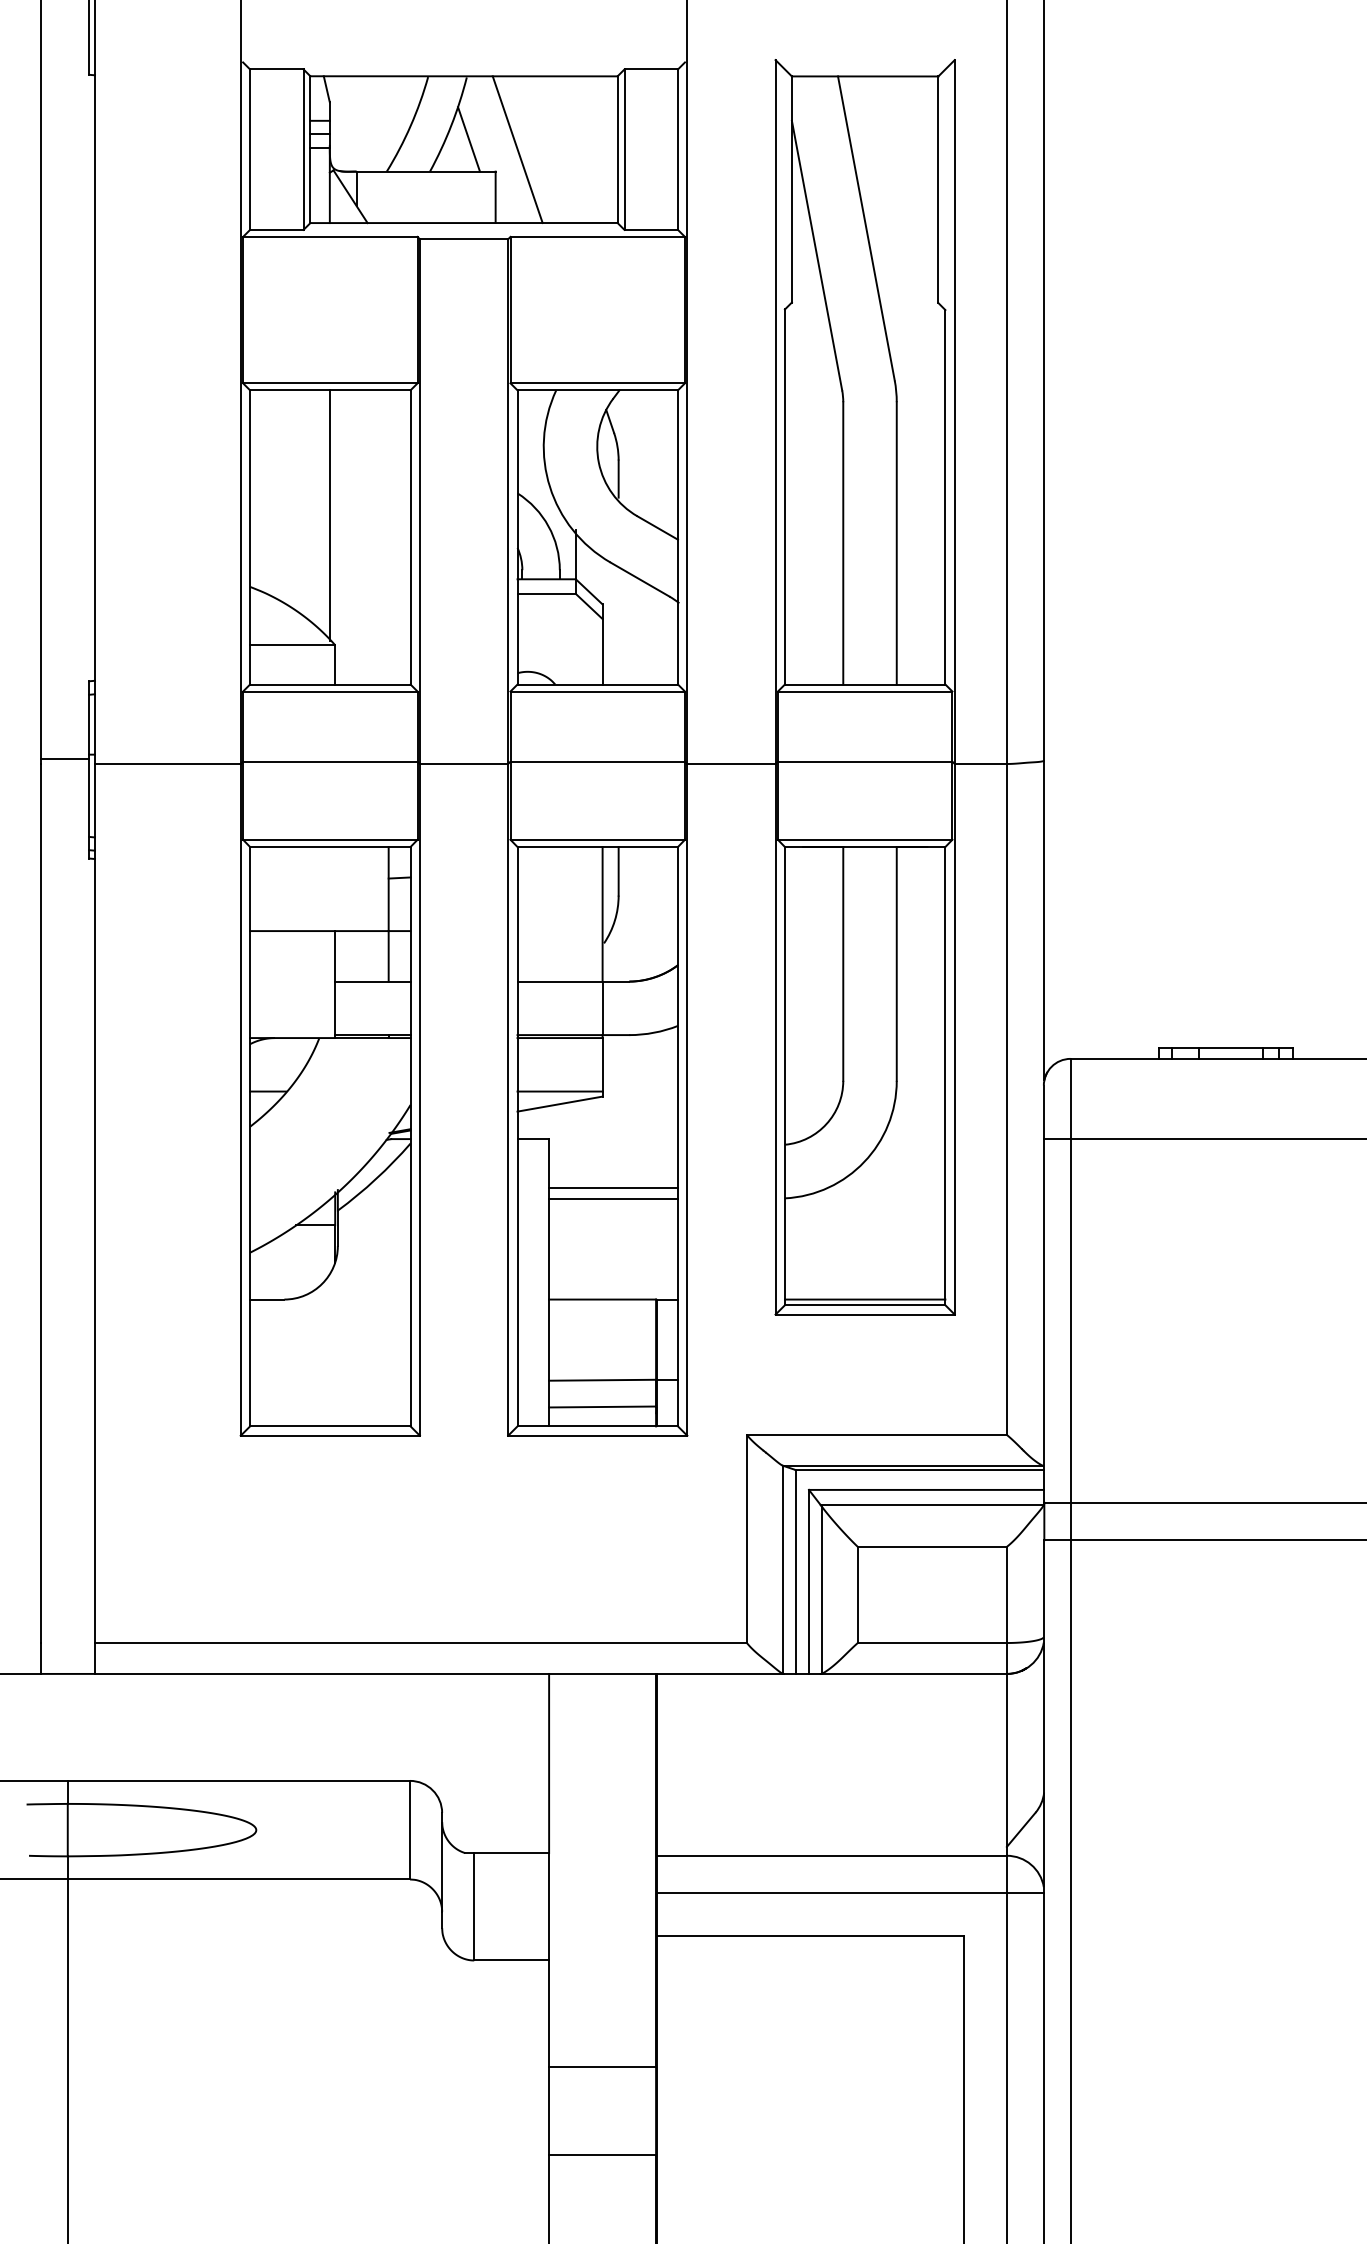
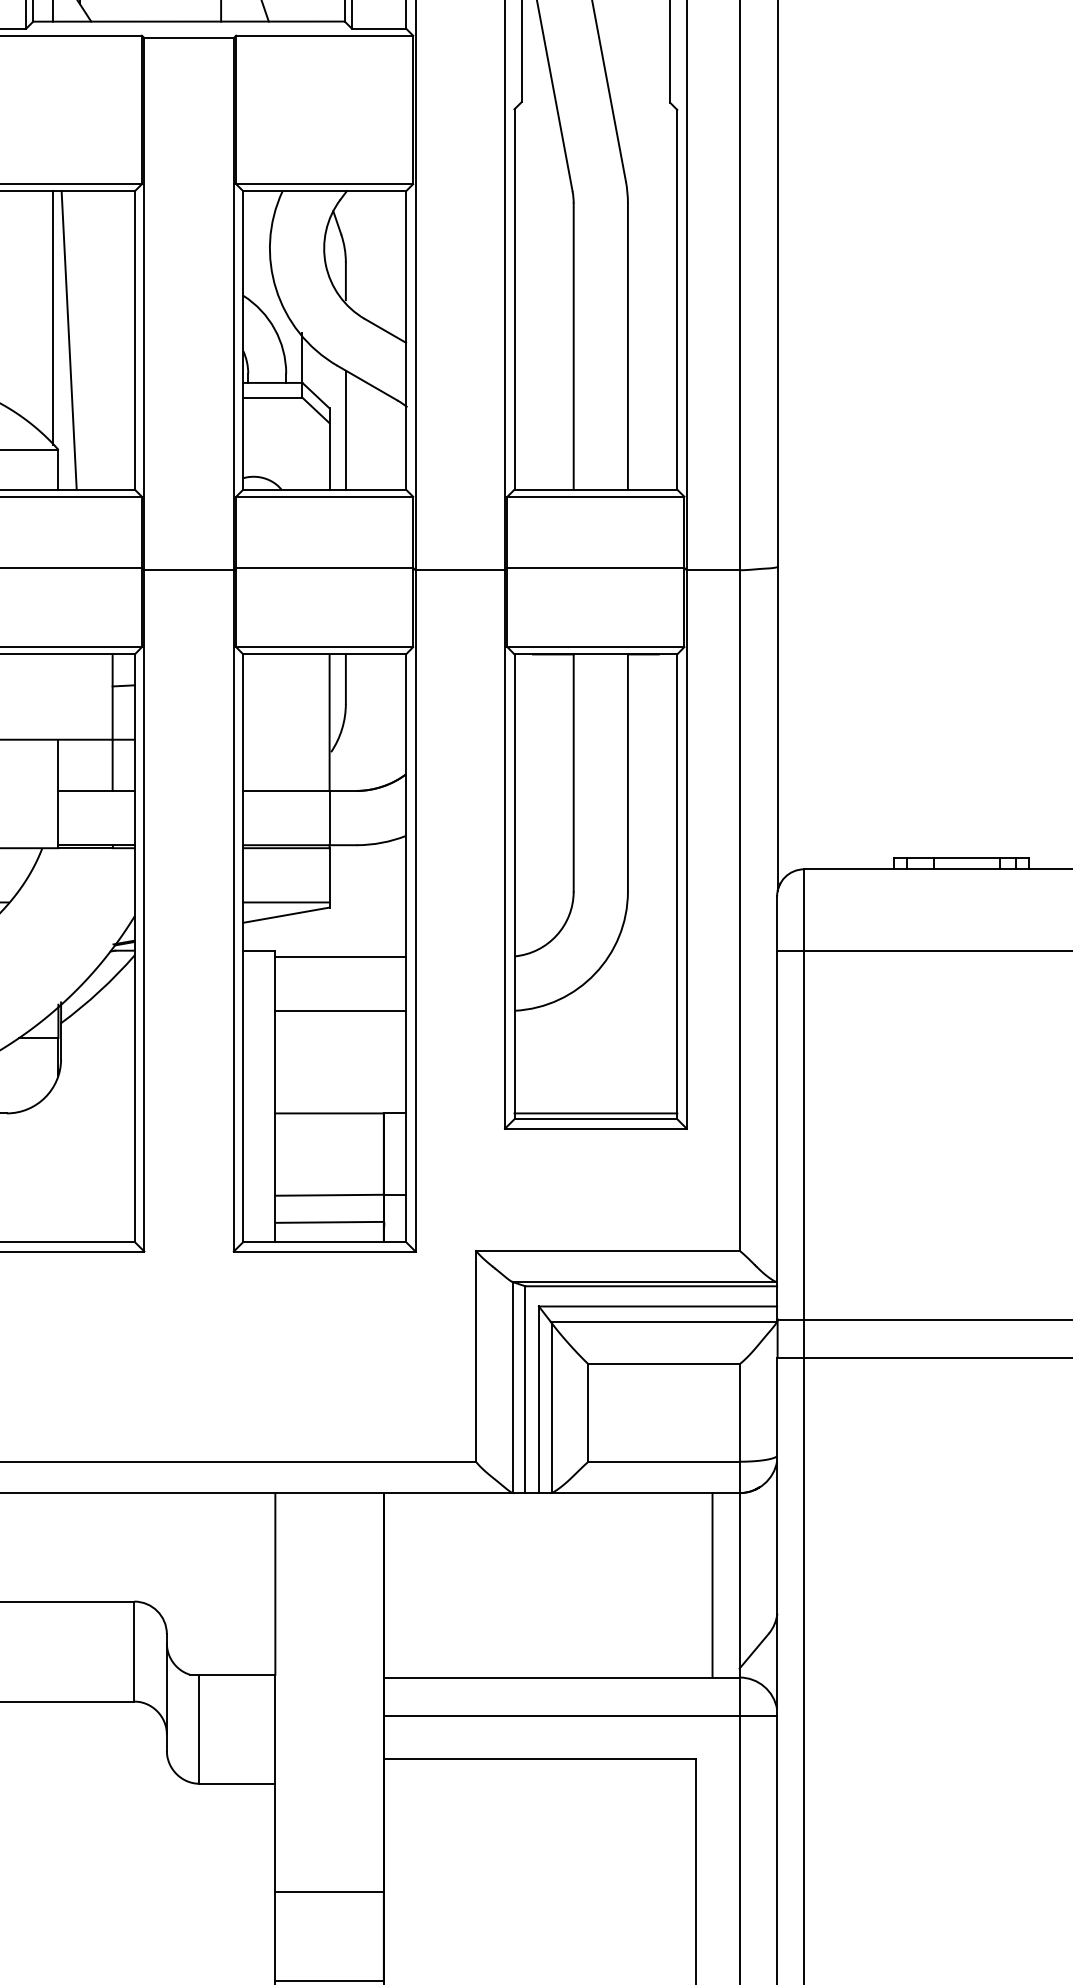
line: (345, 537) -> (68, 340), added
line: (618, 625) -> (345, 429), added
line: (613, 1188) -> (340, 957), moved
line: (980, 1764) -> (712, 1584), added

